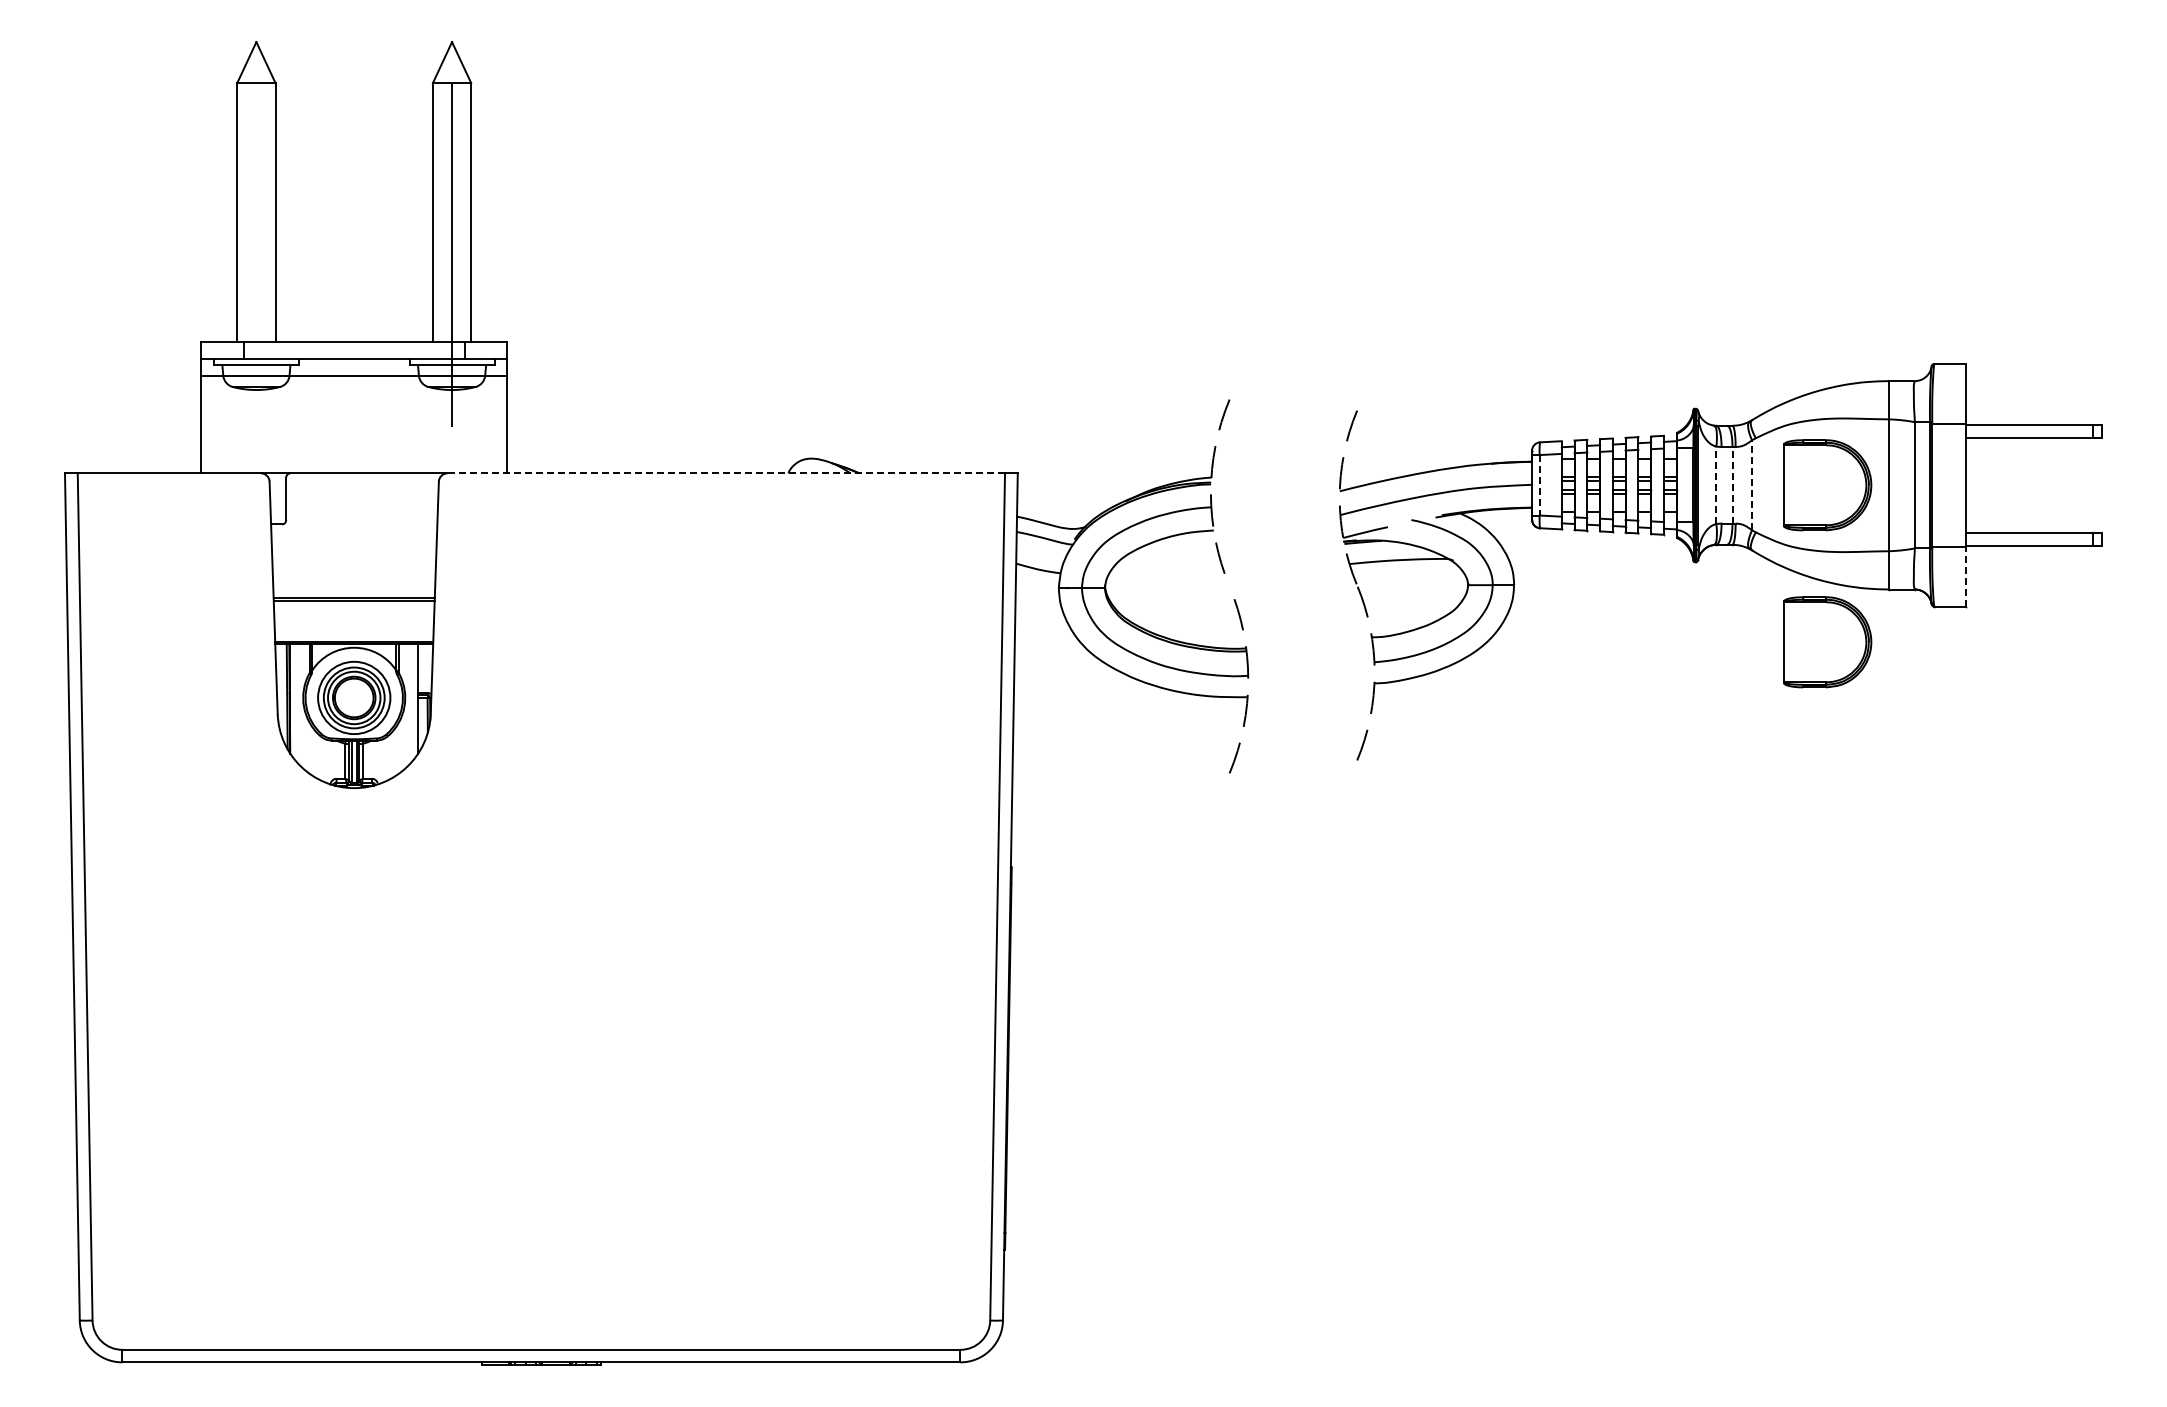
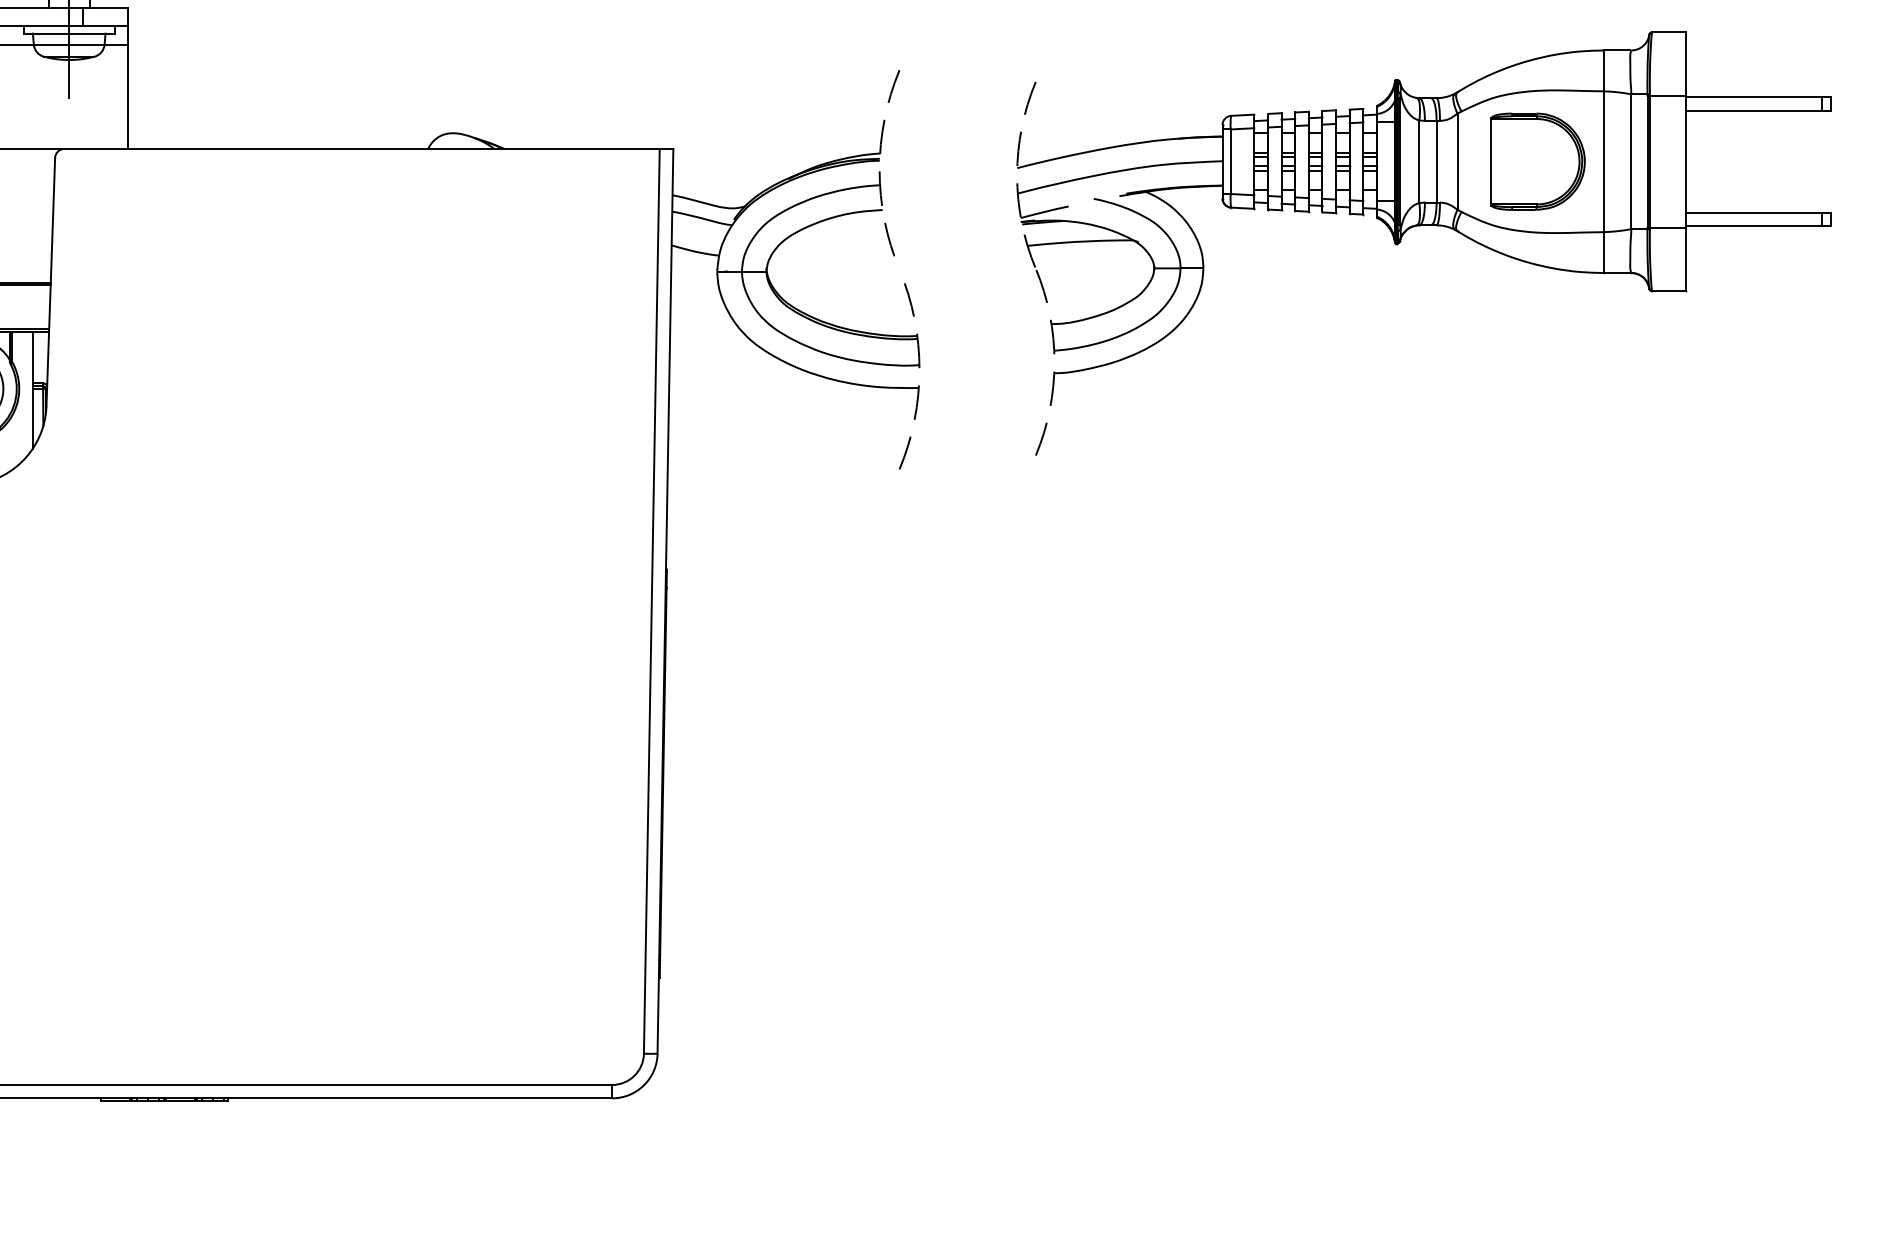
line: (726, 473) -> (362, 149), dashed -> solid
line: (1732, 484) -> (1436, 160), dashed -> solid
line: (1752, 484) -> (1457, 160), dashed -> solid
line: (1539, 485) -> (1230, 161), dashed -> solid
line: (1716, 485) -> (1419, 161), dashed -> solid
line: (1965, 576) -> (1685, 259), dashed -> solid
part: (1827, 642) -> (1538, 329), removed

